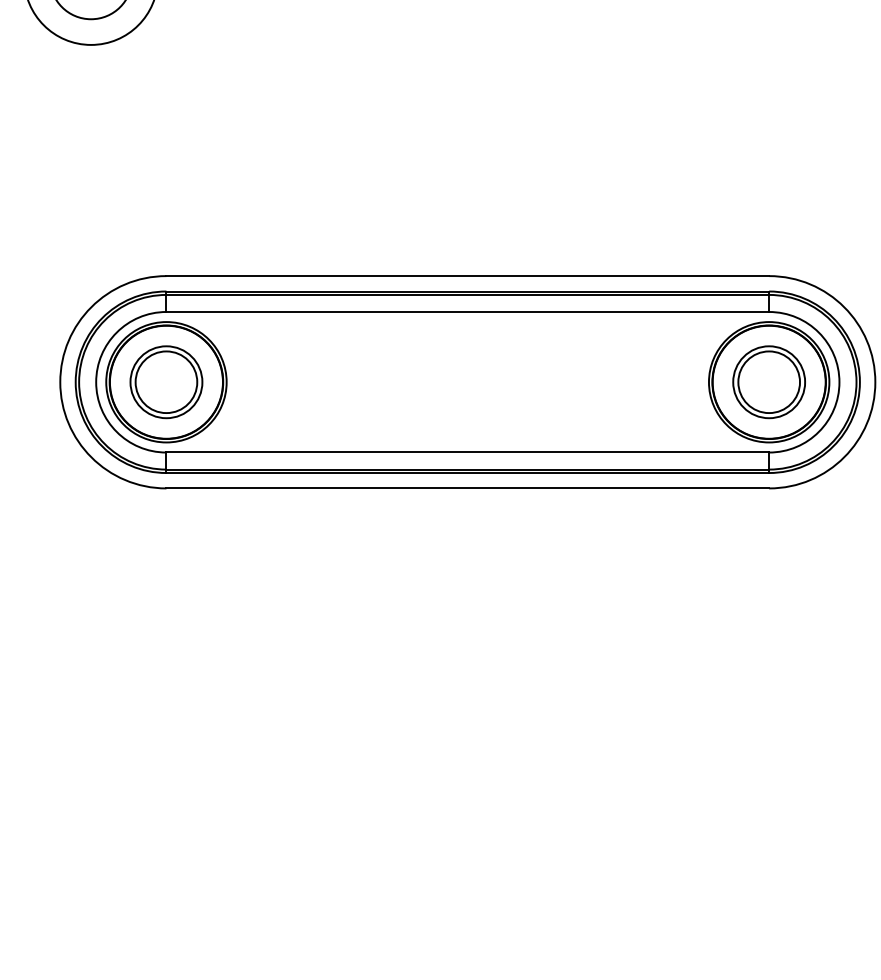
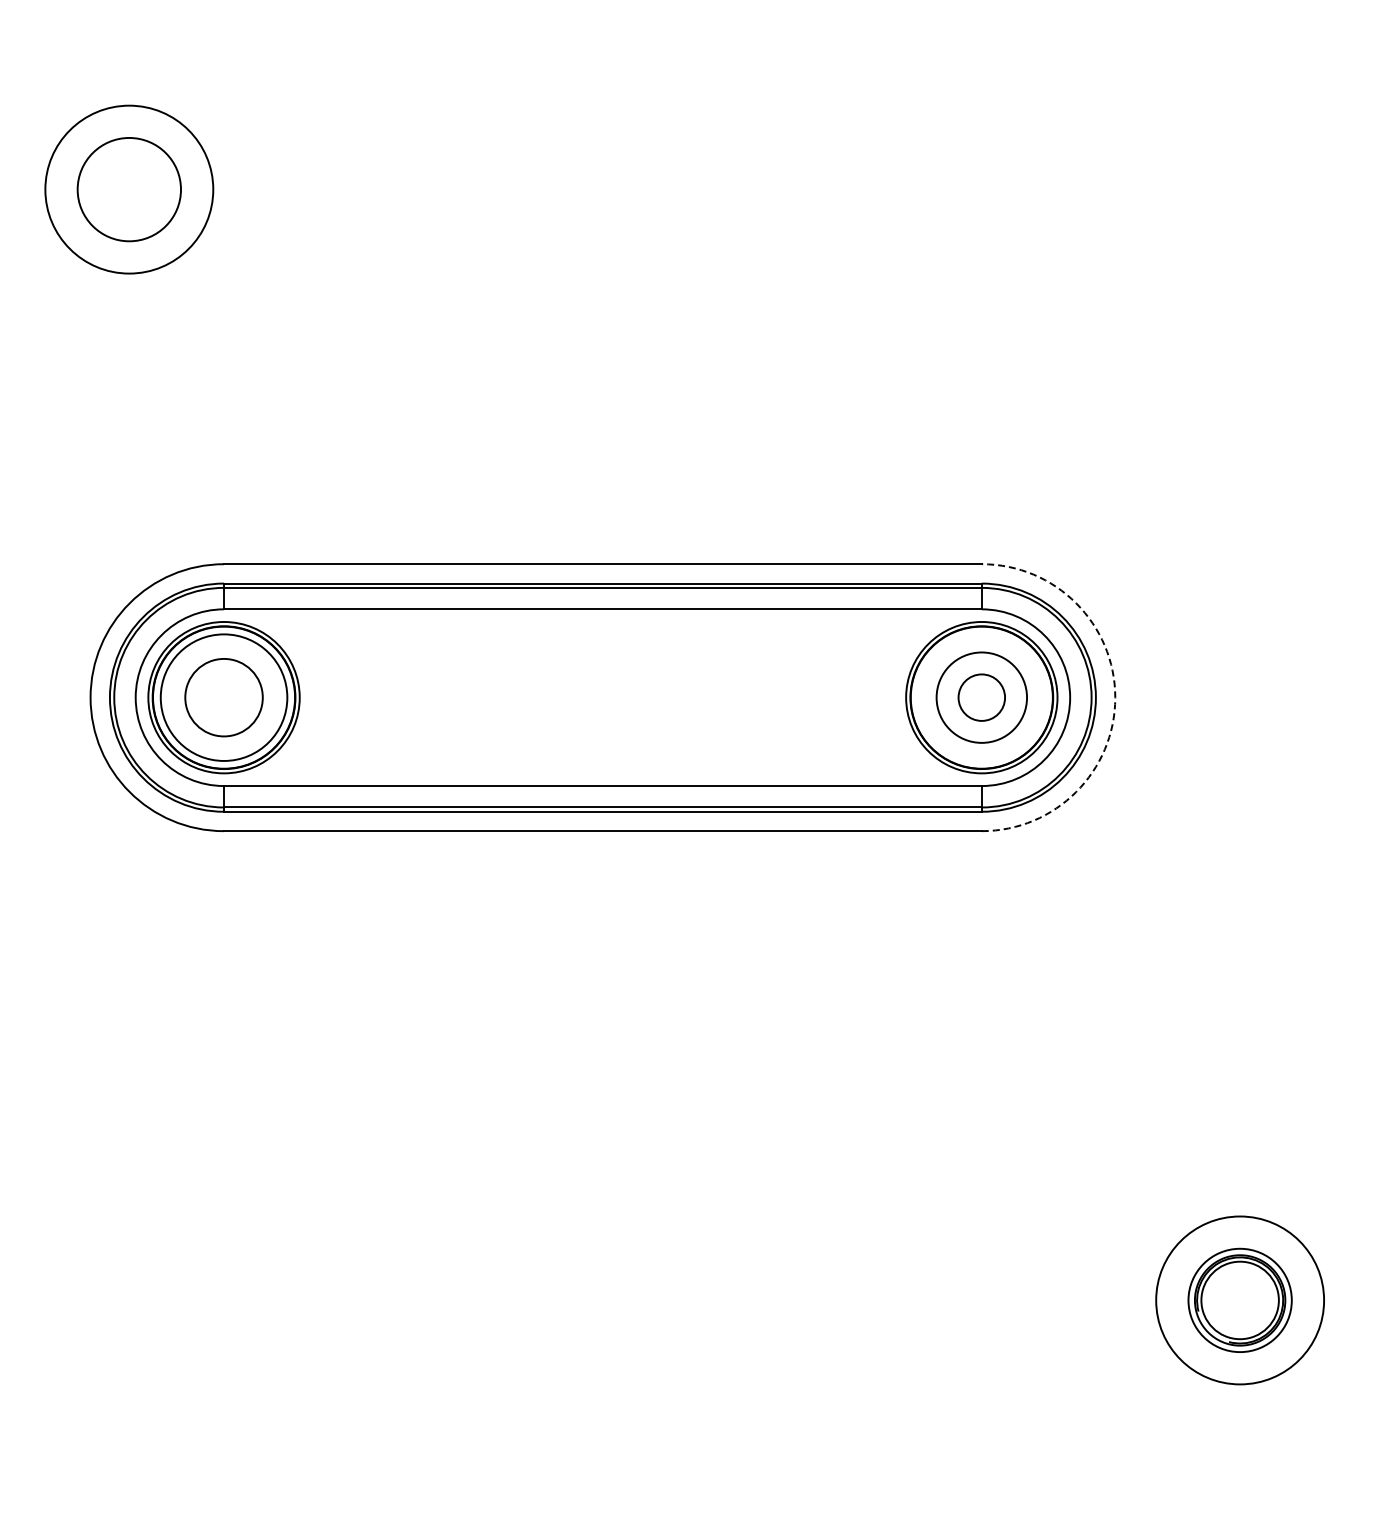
circle: (166, 382) -> (223, 697), size x1.4
circle: (768, 382) -> (981, 697), size x0.6
arc: (875, 382) -> (1115, 697), solid -> dashed

